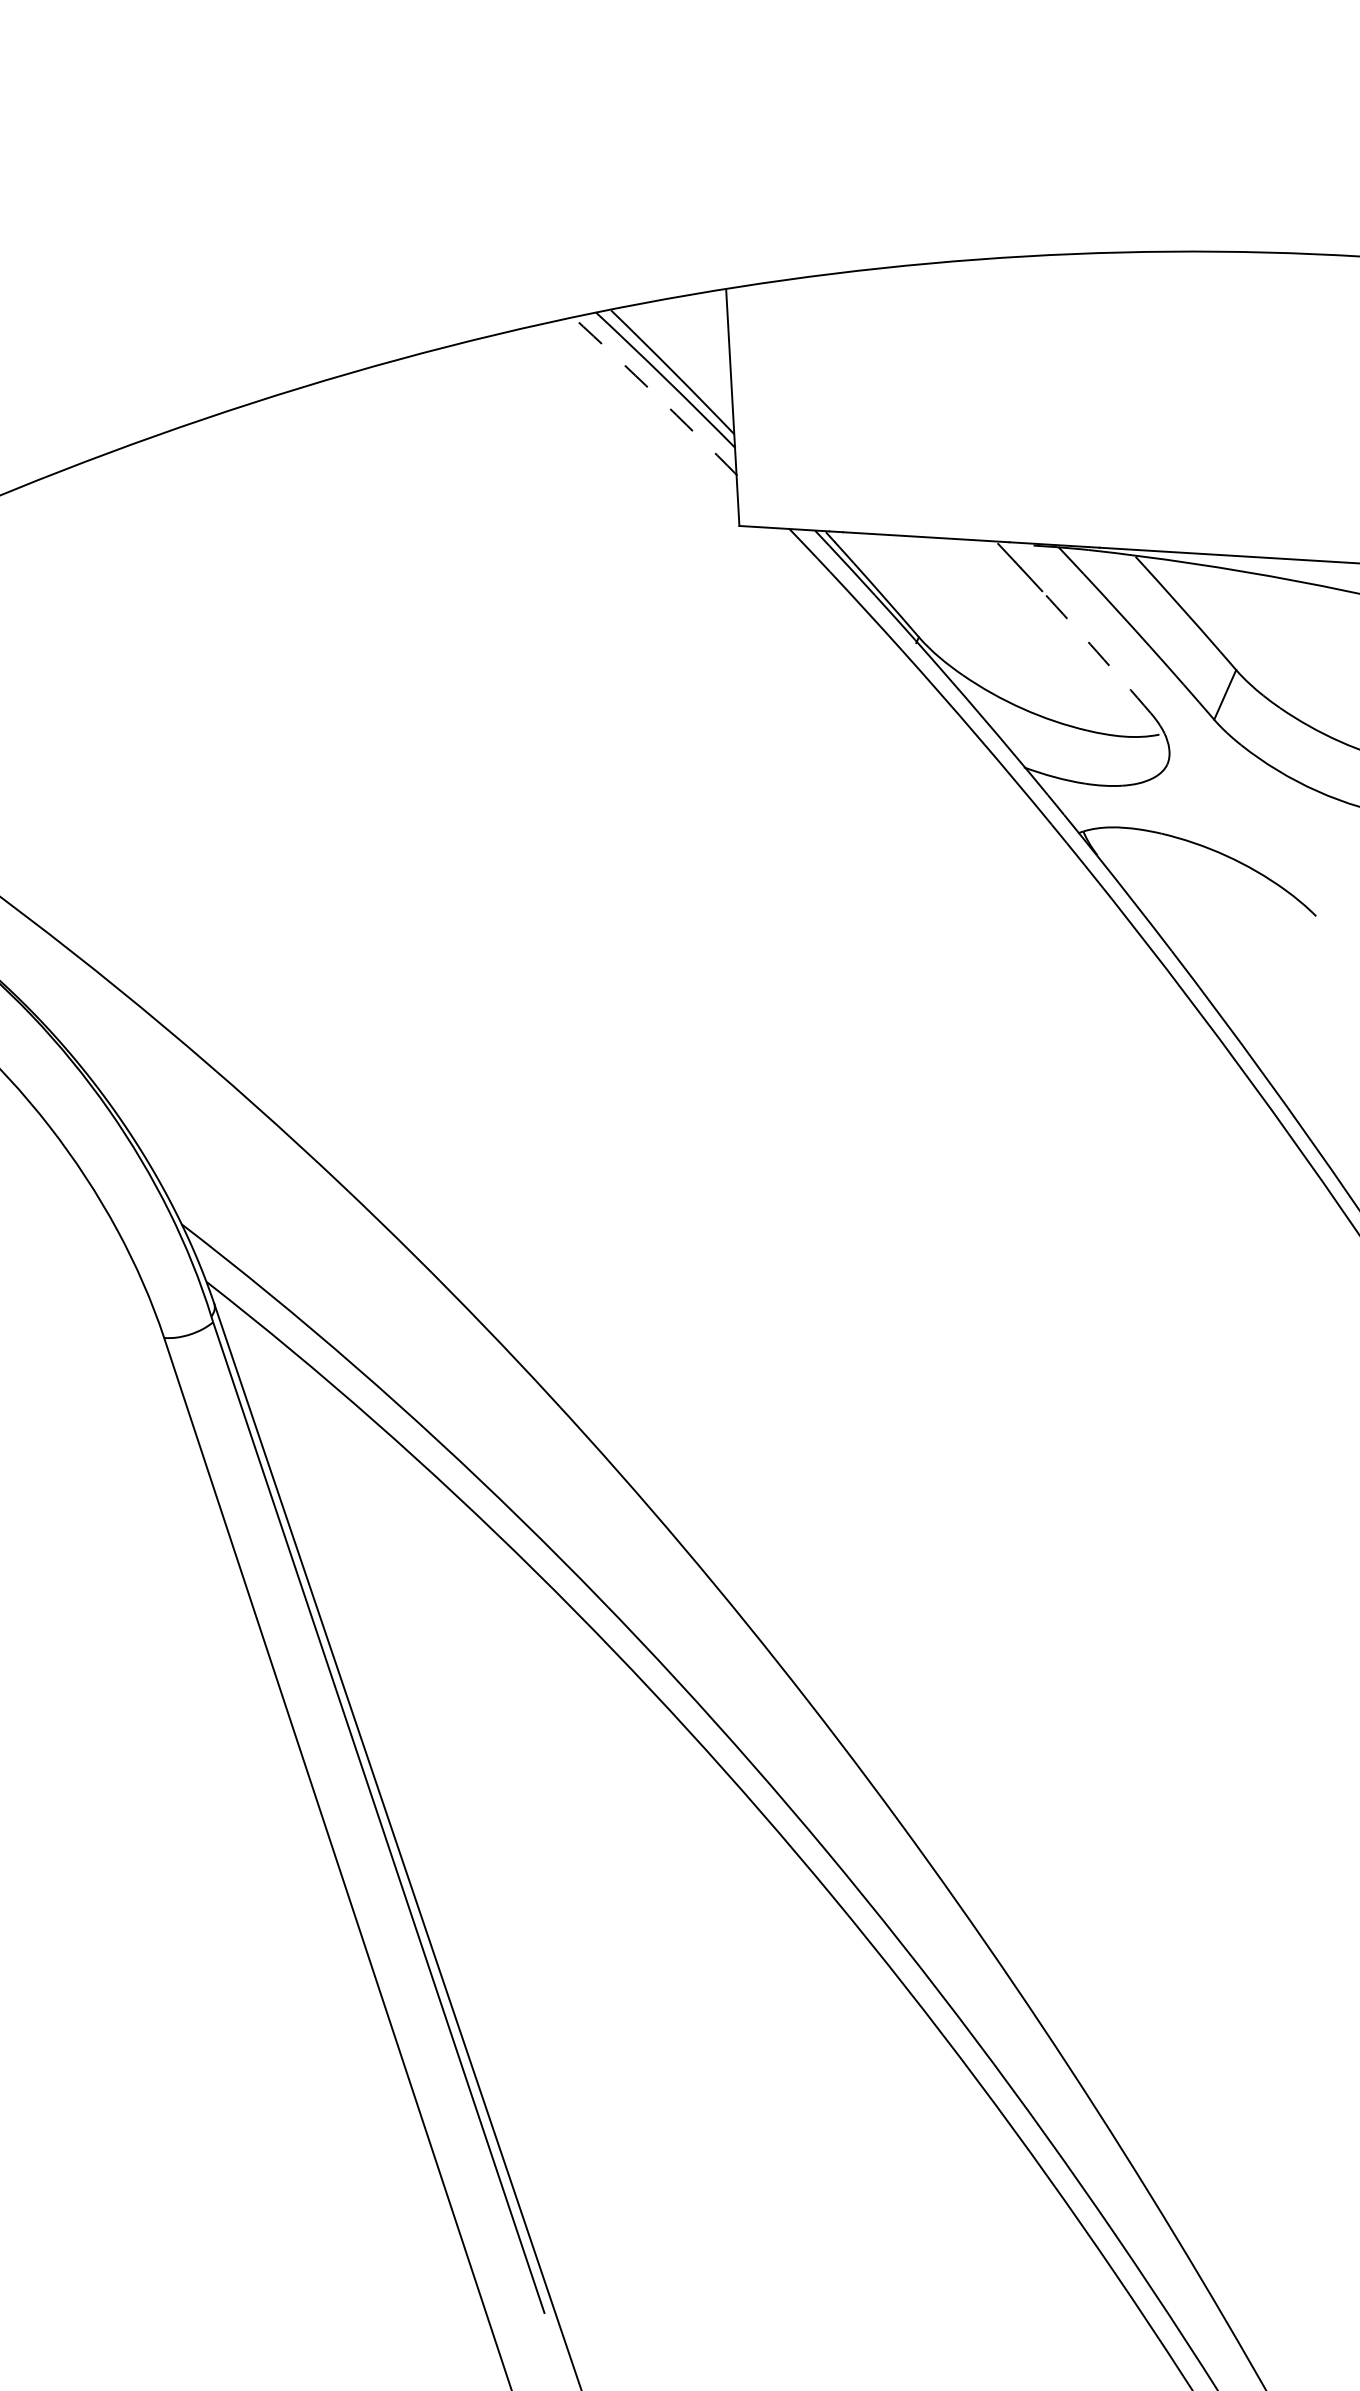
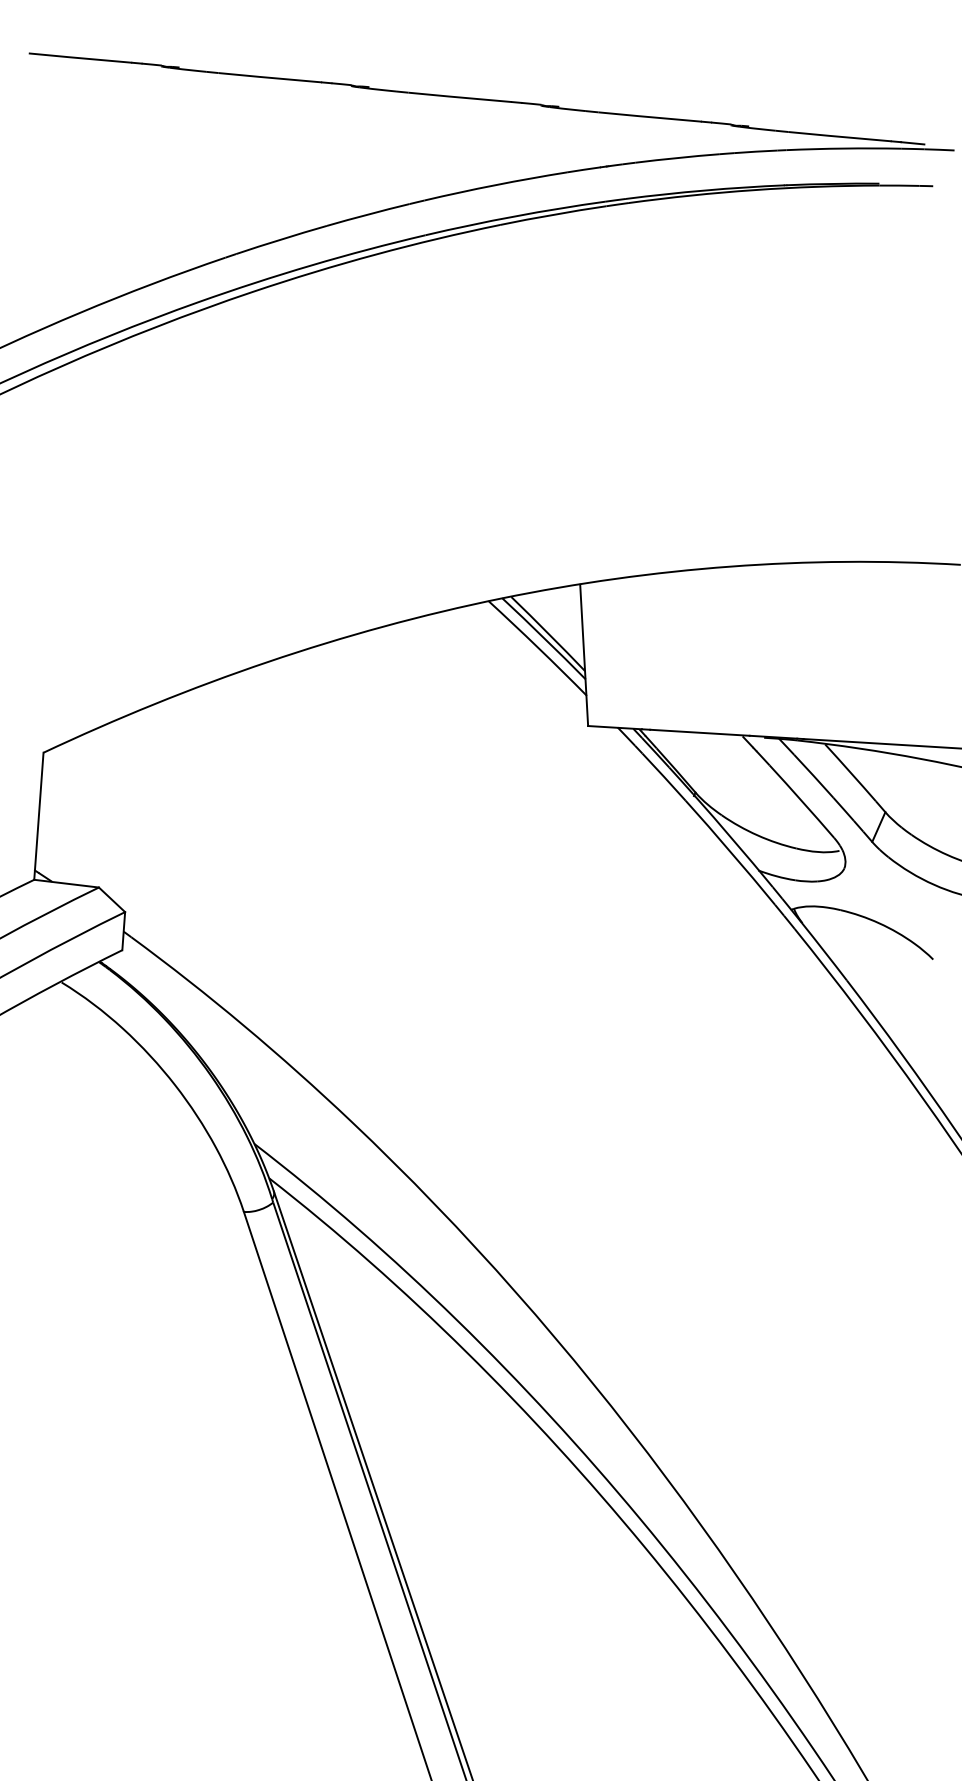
arc: (656, 394) -> (538, 647), dashed -> solid
arc: (1097, 652) -> (802, 801), dashed -> solid

